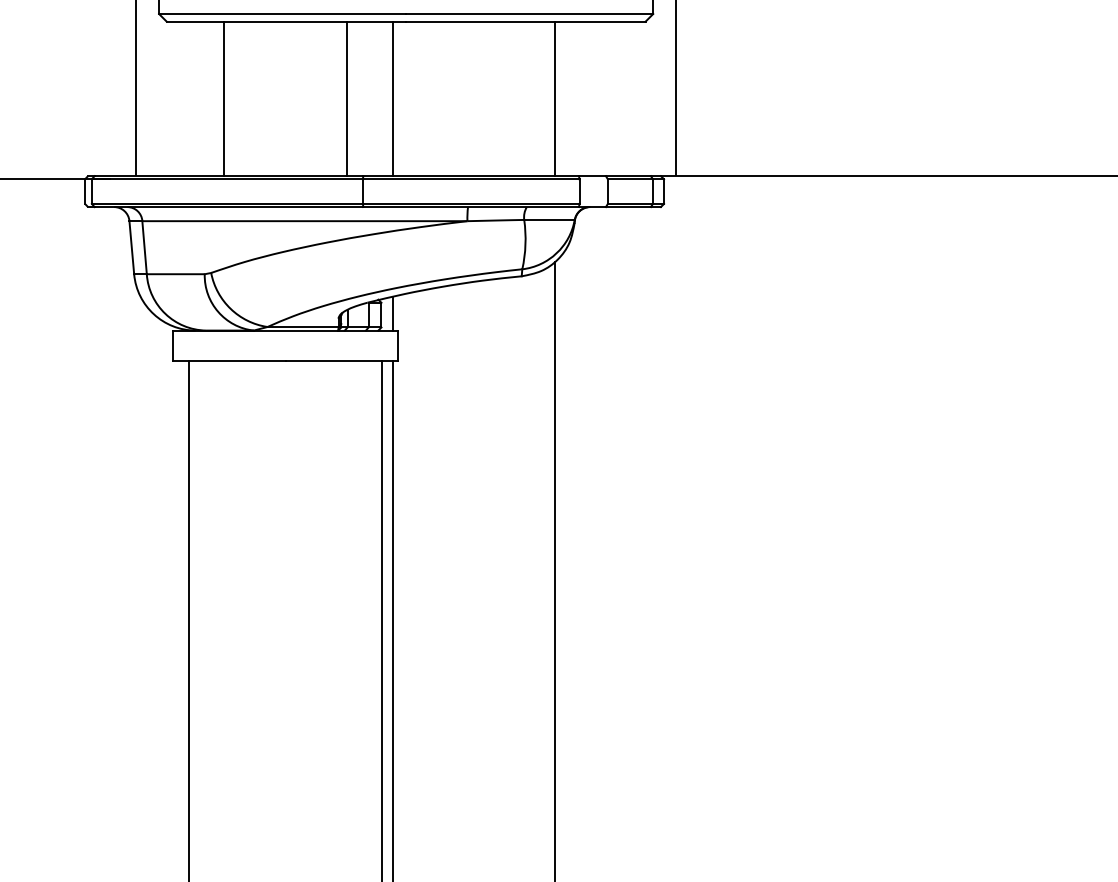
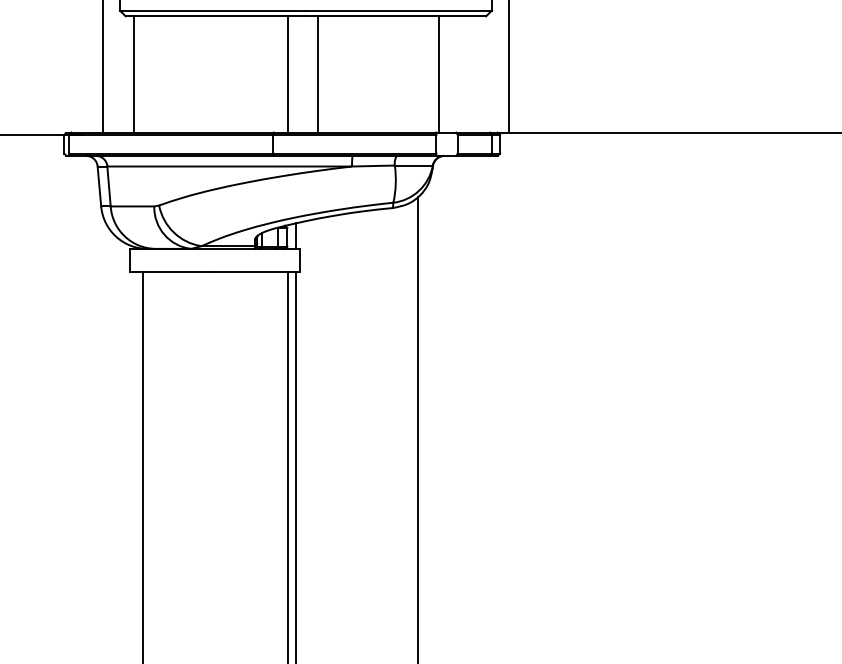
line: (223, 98) -> (133, 74), moved
line: (347, 98) -> (288, 74), moved
line: (392, 98) -> (317, 74), moved
line: (554, 98) -> (438, 74), moved

